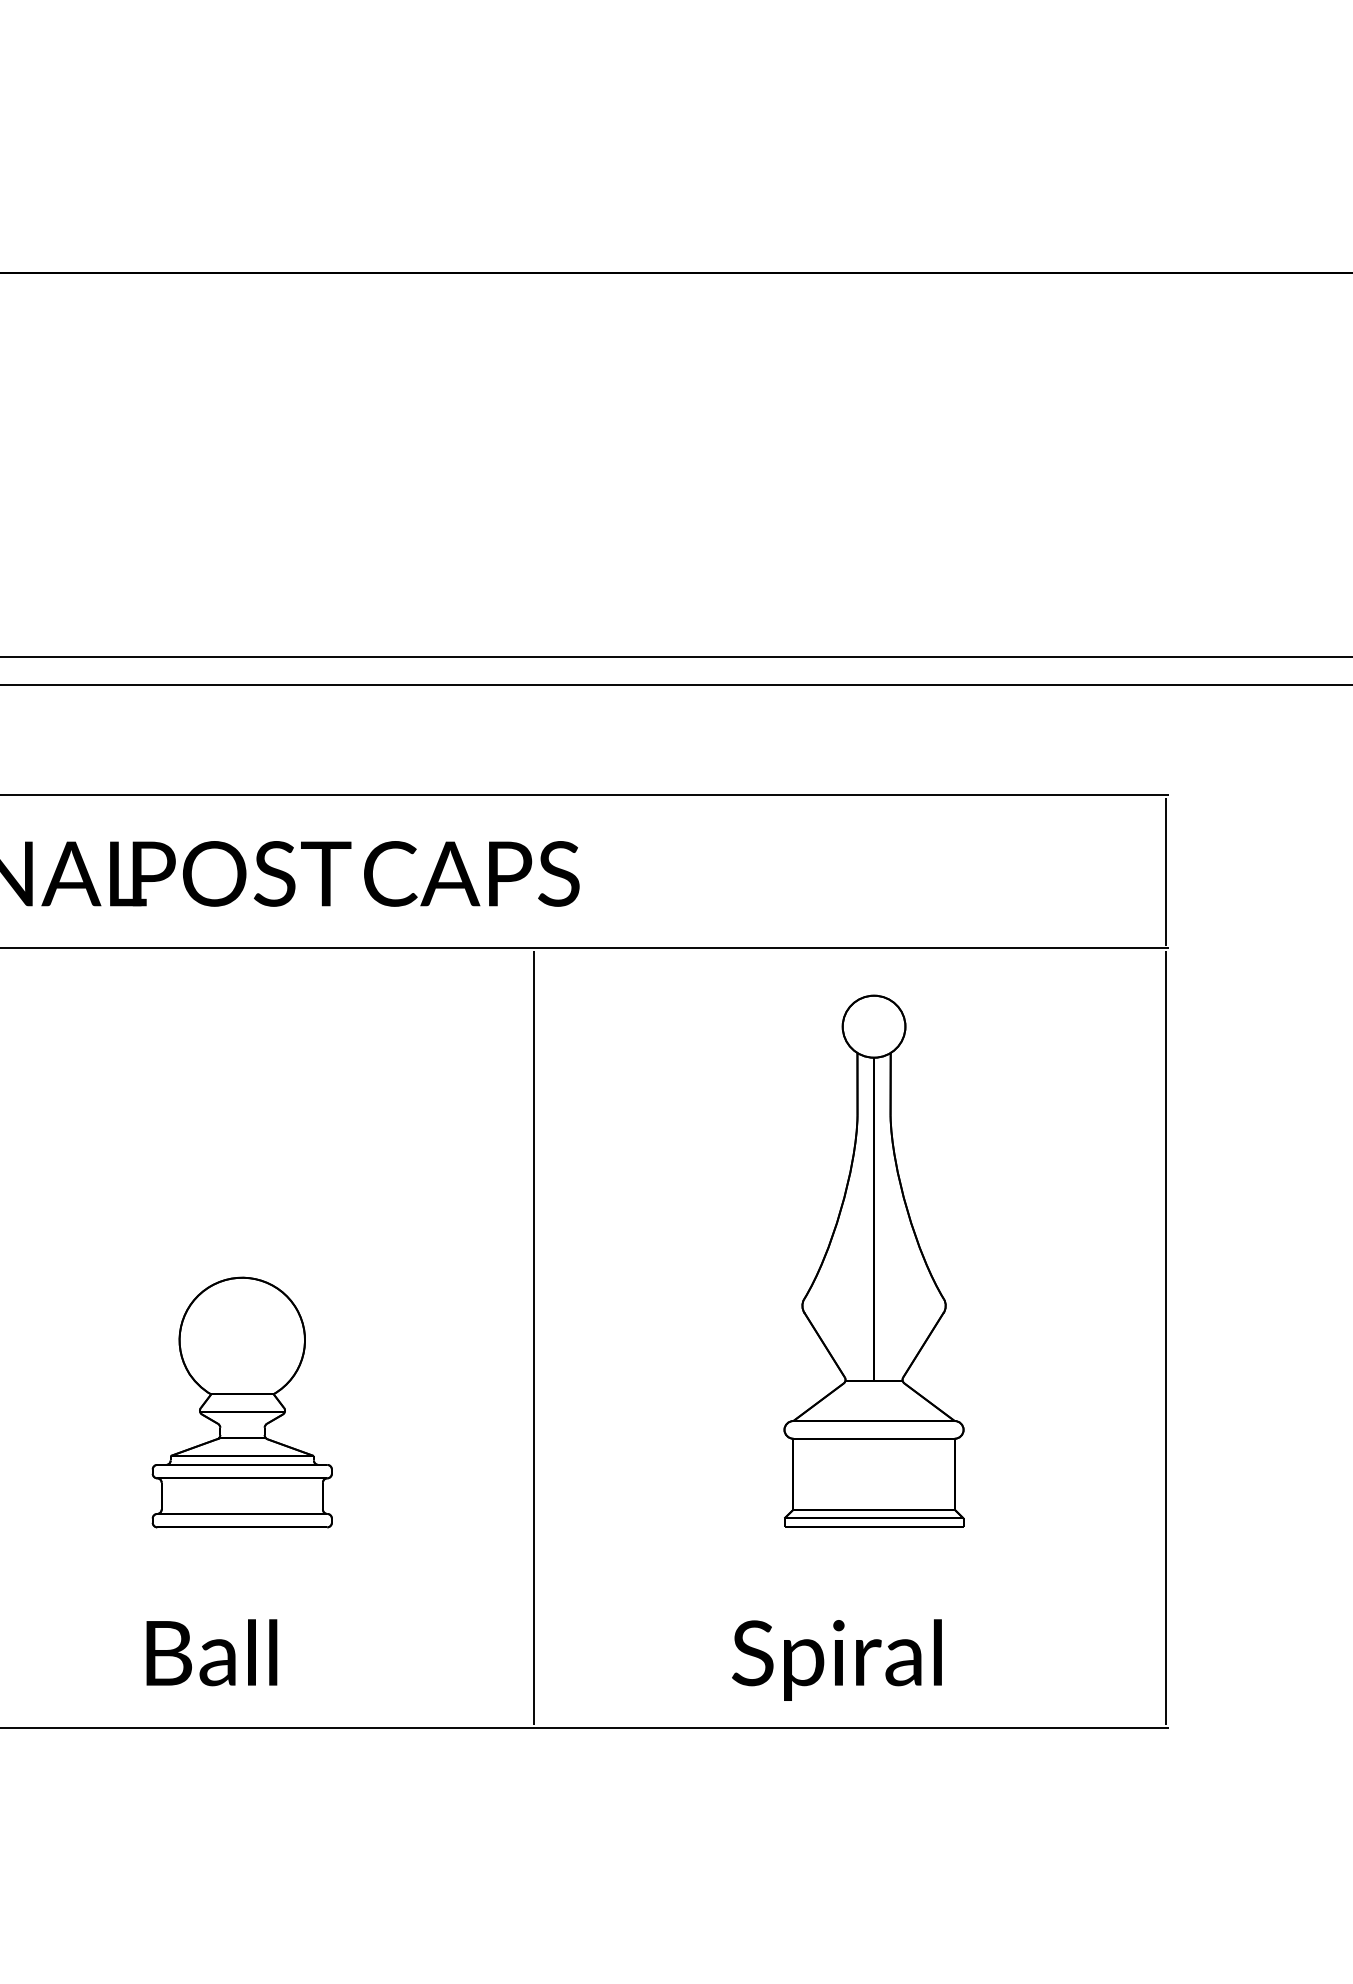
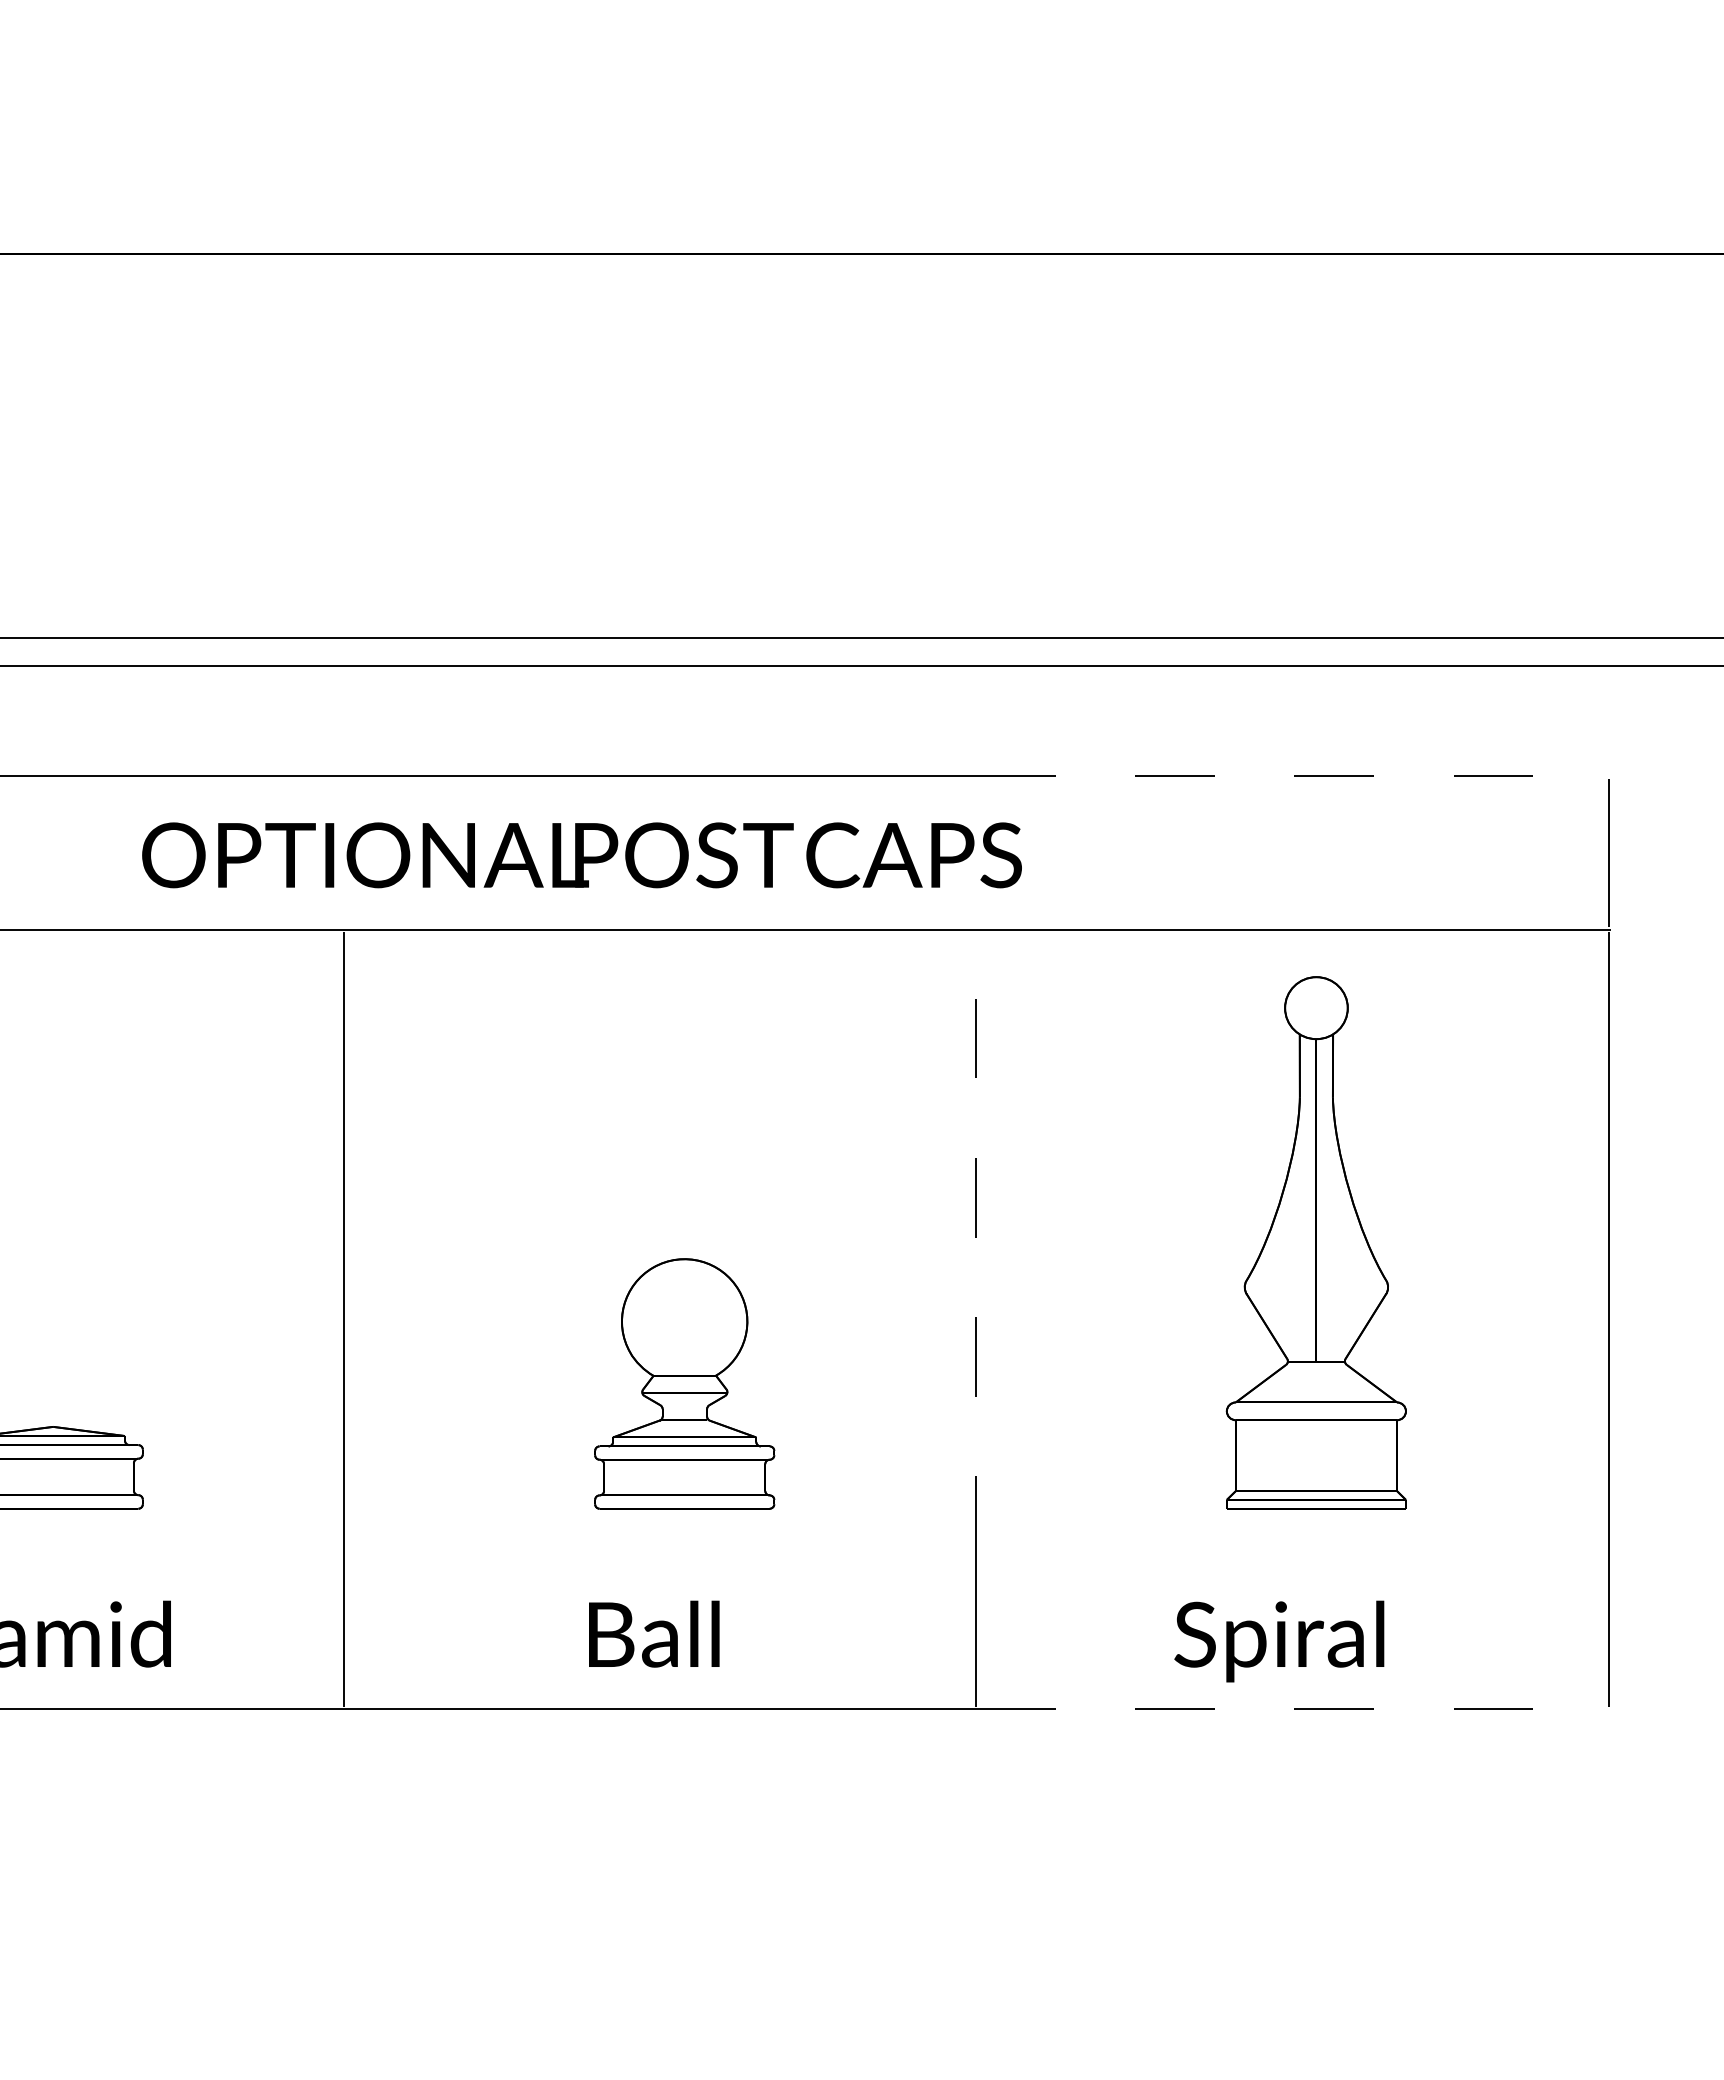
line: (851, 795) -> (1293, 776), solid -> dashed
line: (534, 1263) -> (976, 1244), solid -> dashed
line: (851, 1728) -> (1293, 1709), solid -> dashed

